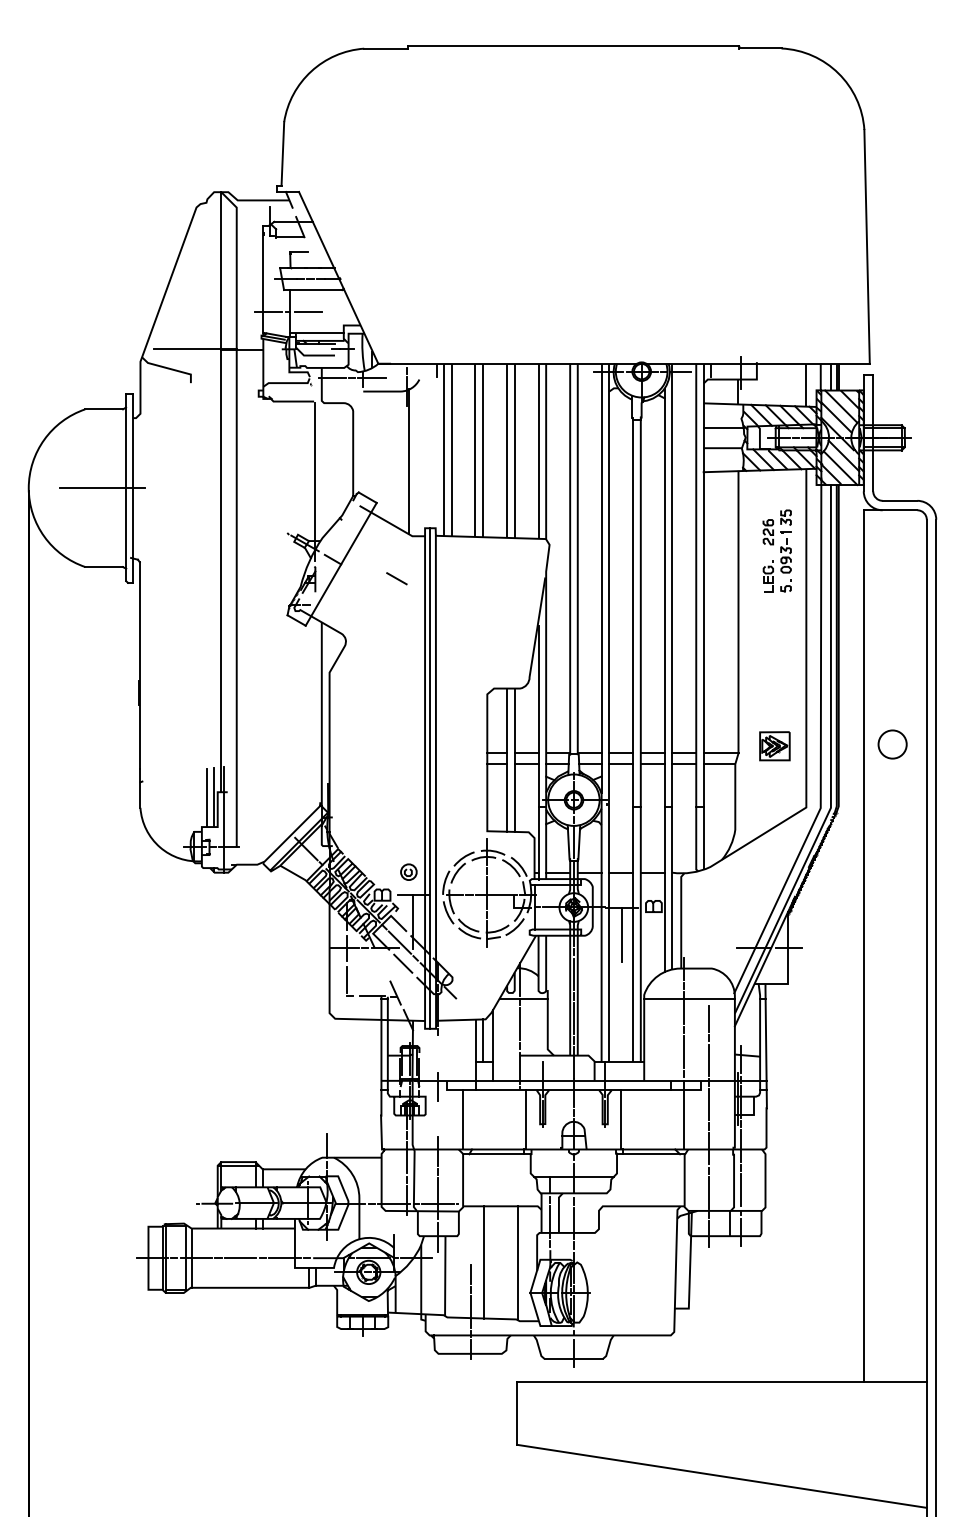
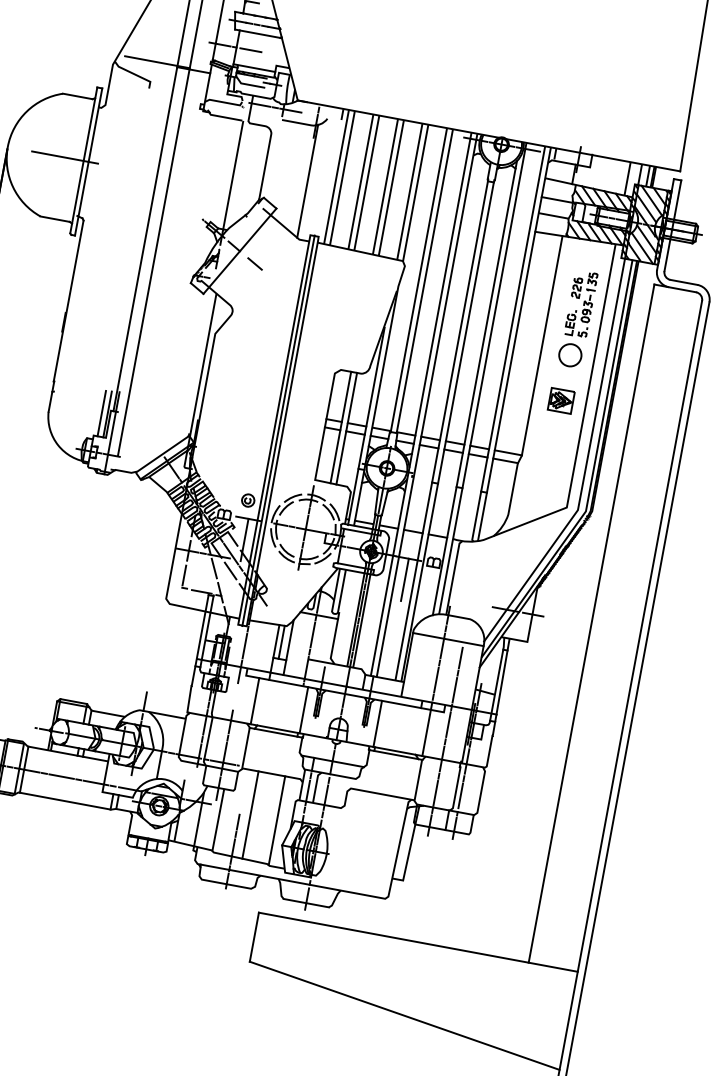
line: (396, 578) -> (254, 263), moved
circle: (892, 744) -> (570, 355), moved
part: (774, 746) -> (560, 401), moved
line: (382, 963) -> (214, 567), added
line: (438, 1053) -> (245, 645), added

